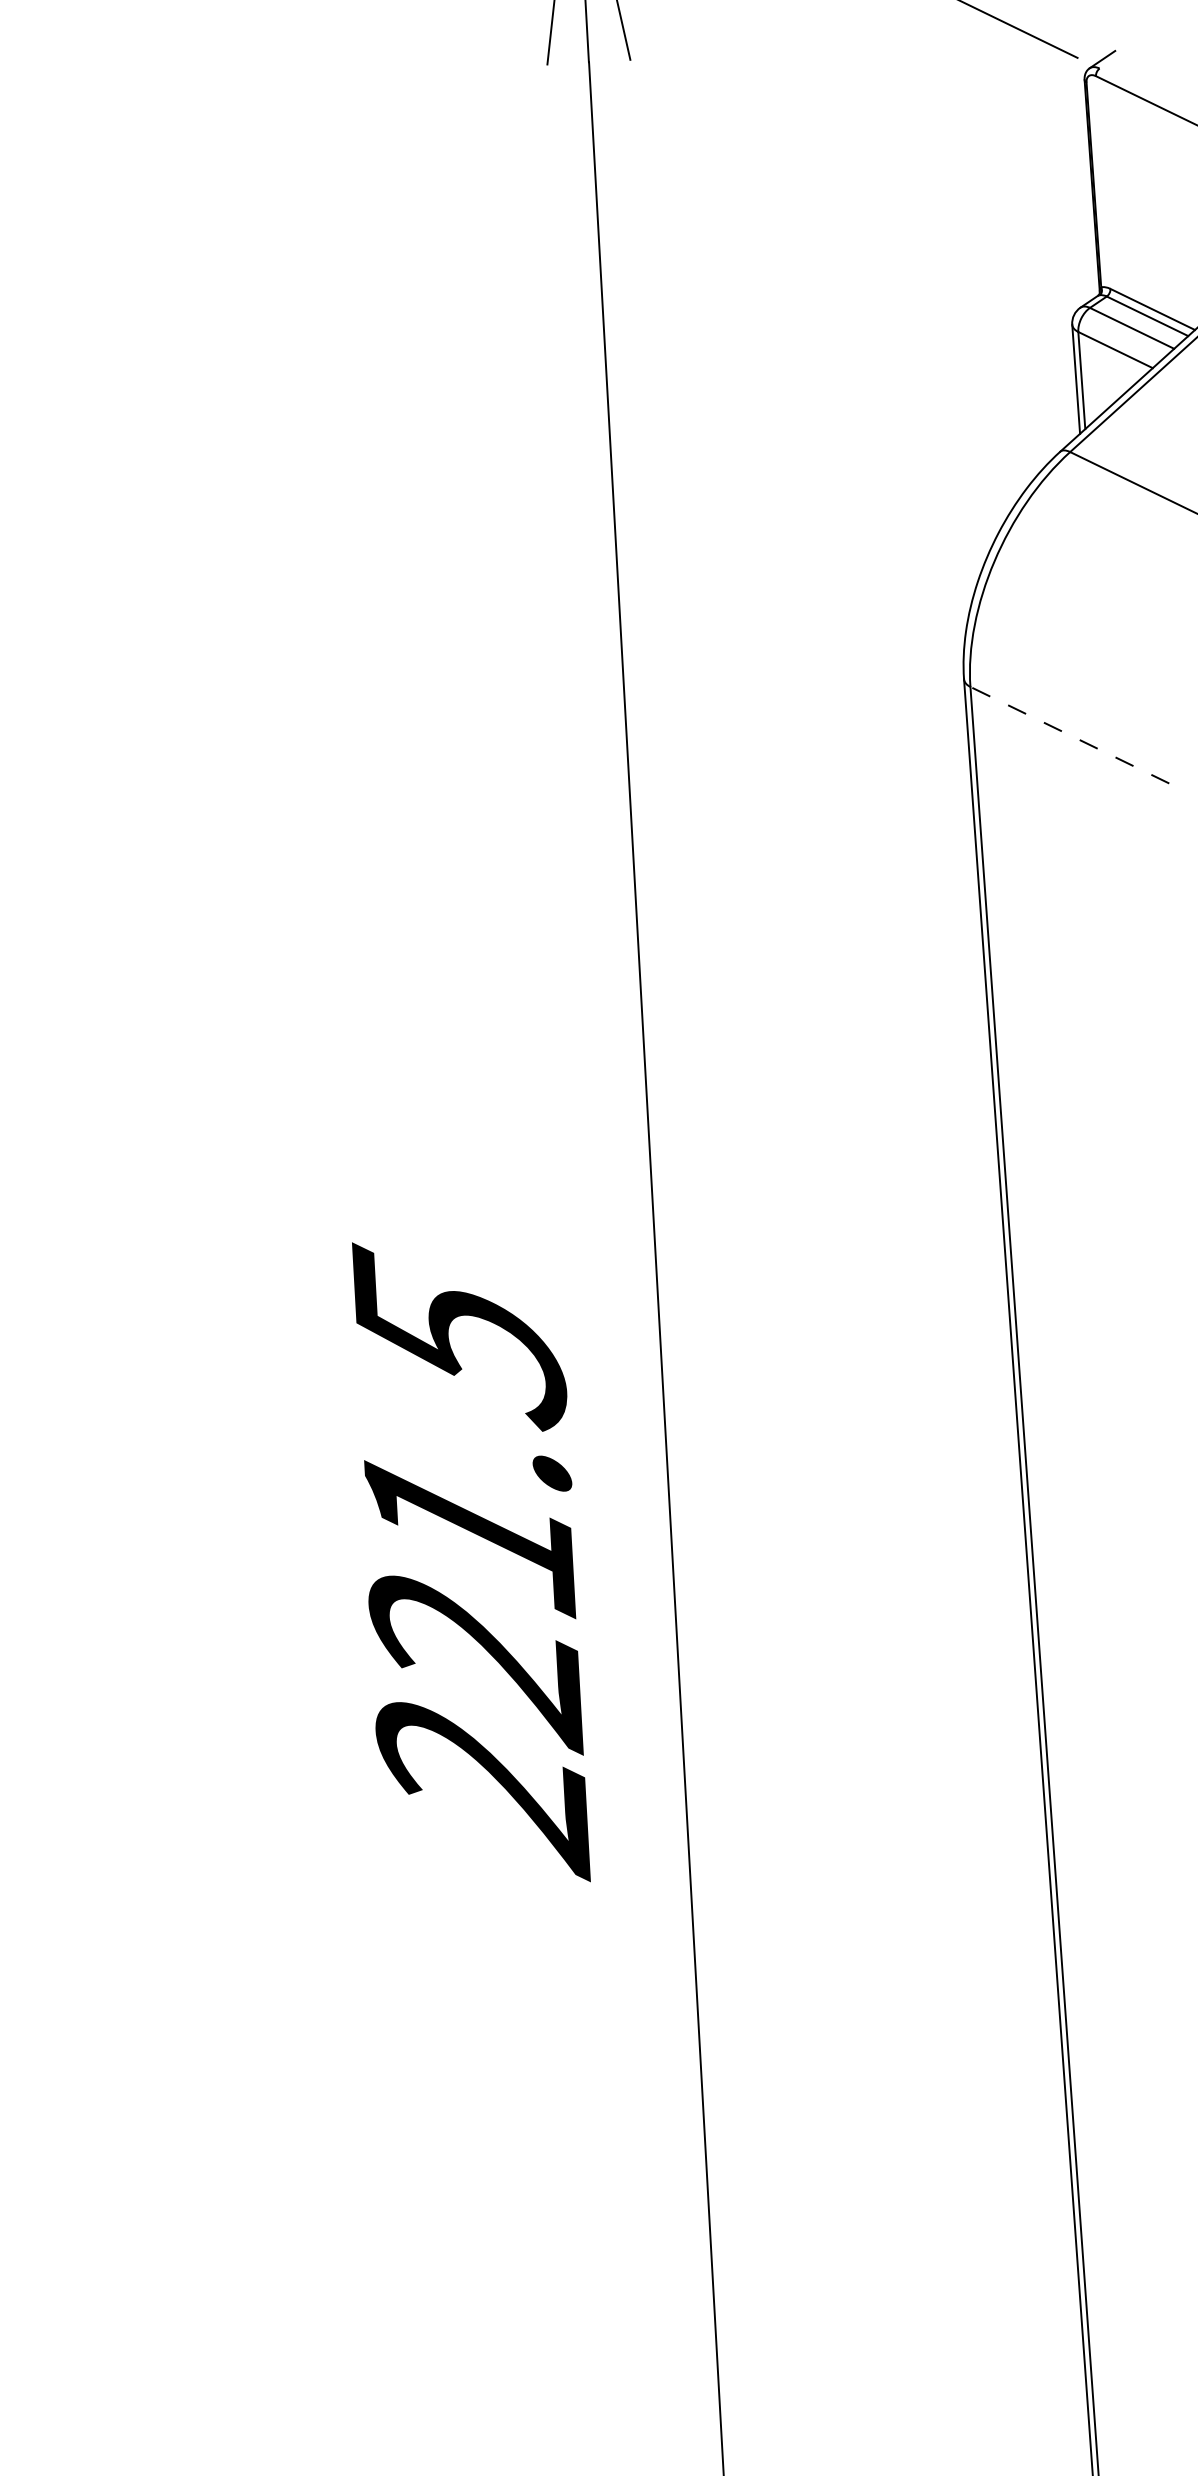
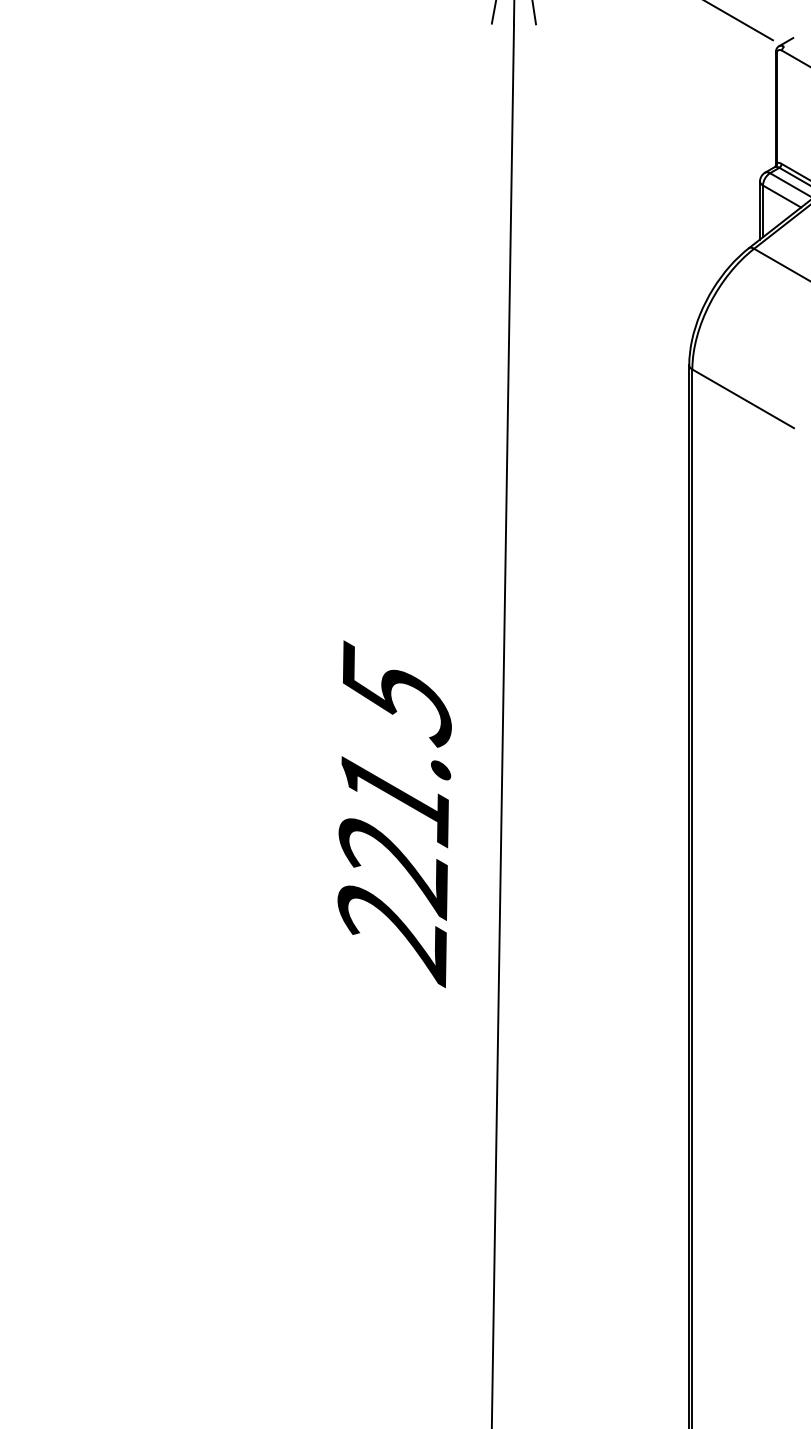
line: (1070, 734) -> (743, 398), dashed -> solid

